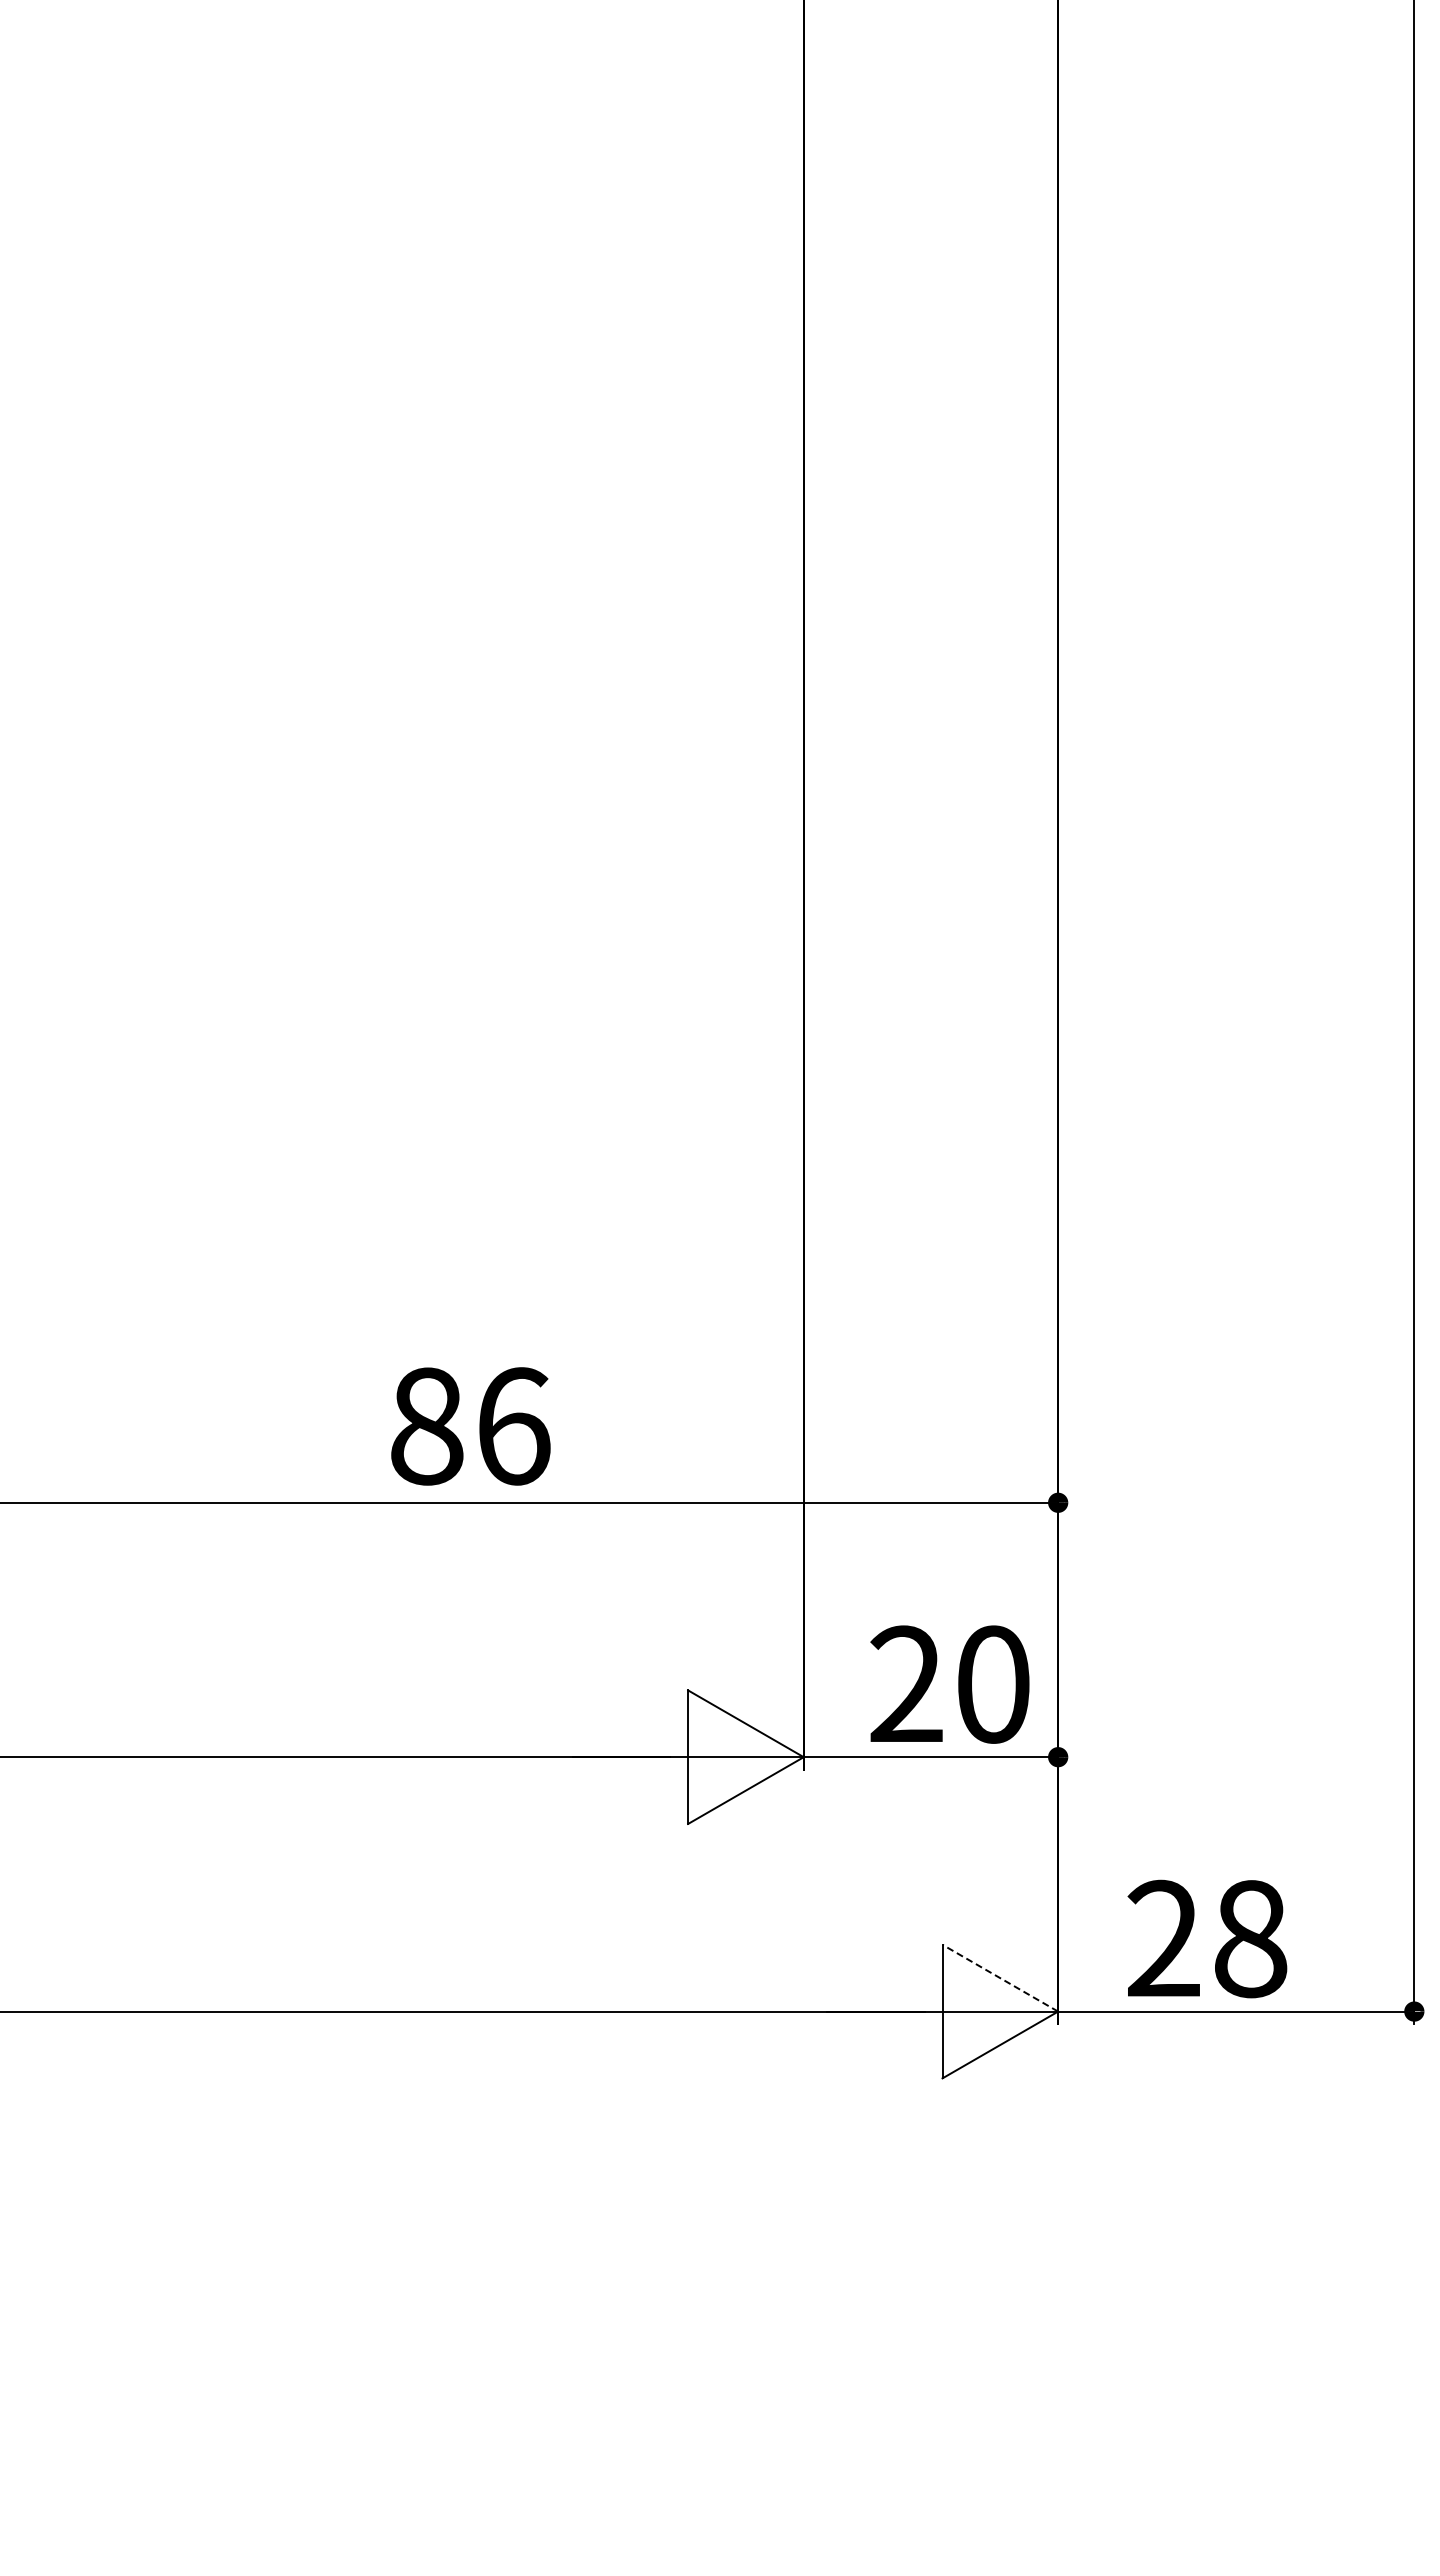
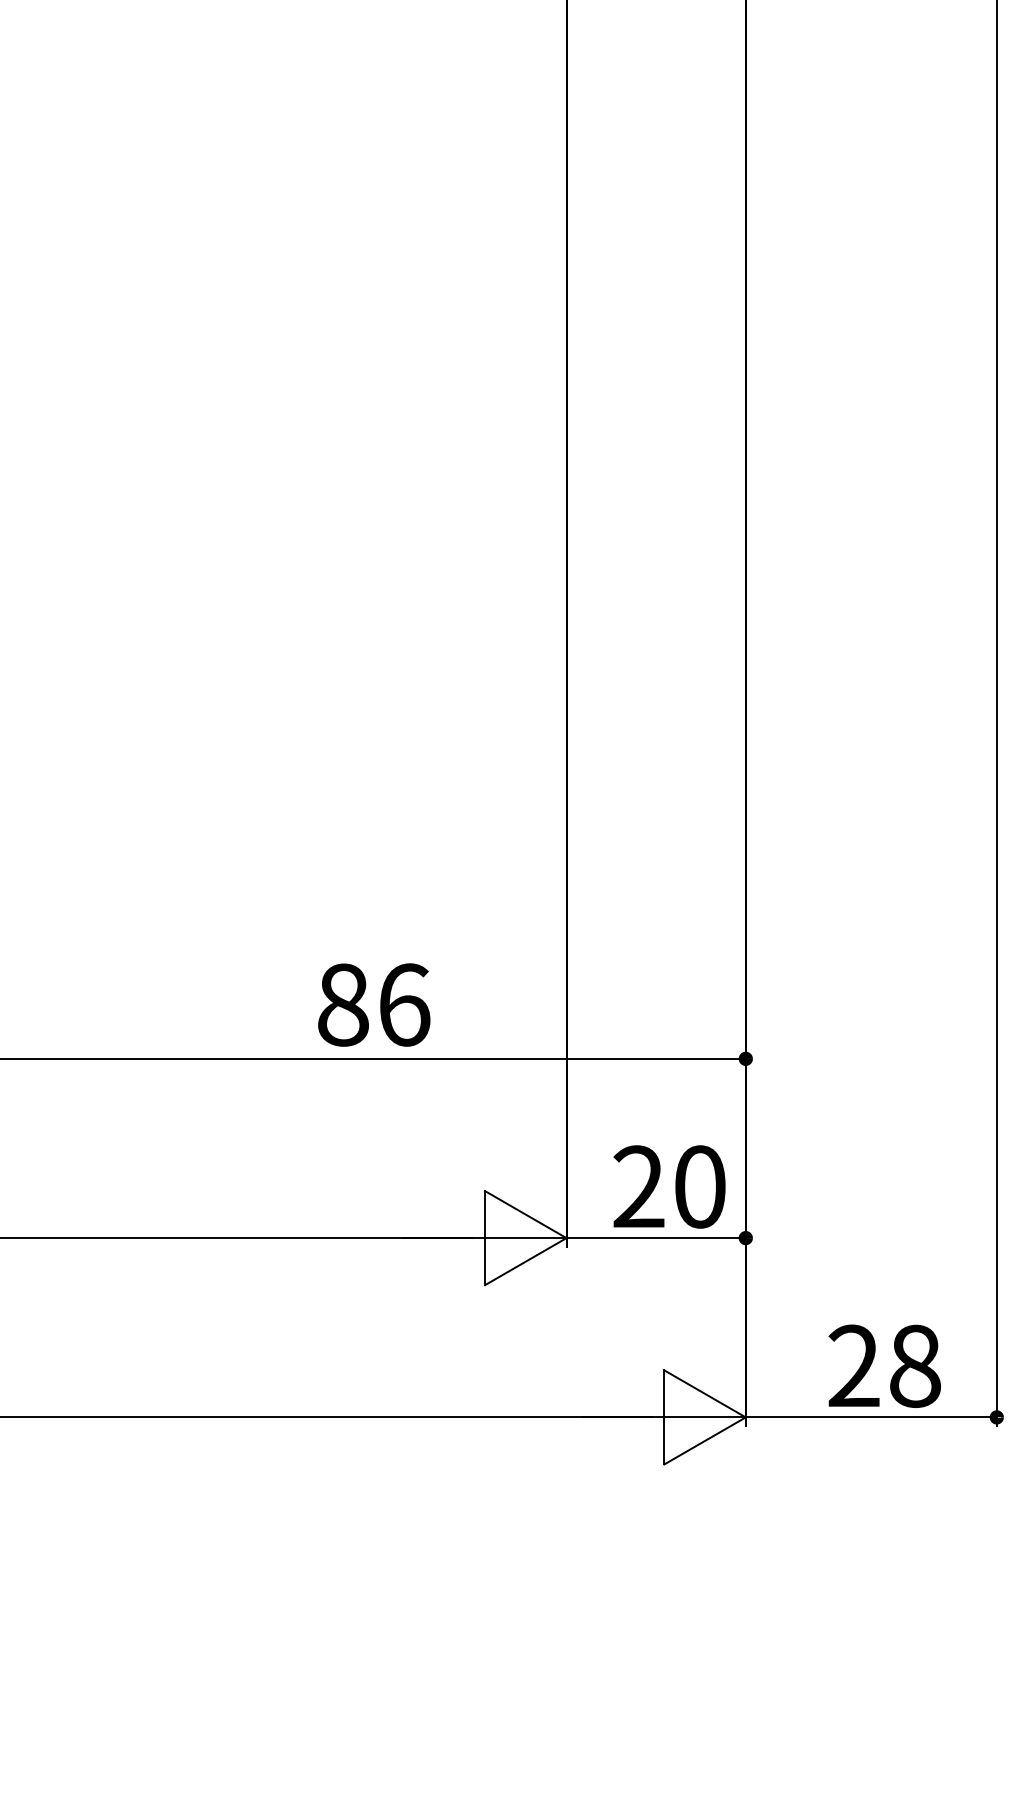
text: (470, 1426) -> (373, 1005), moved
text: (1207, 1938) -> (884, 1365), moved
line: (1000, 1978) -> (705, 1394), dashed -> solid

